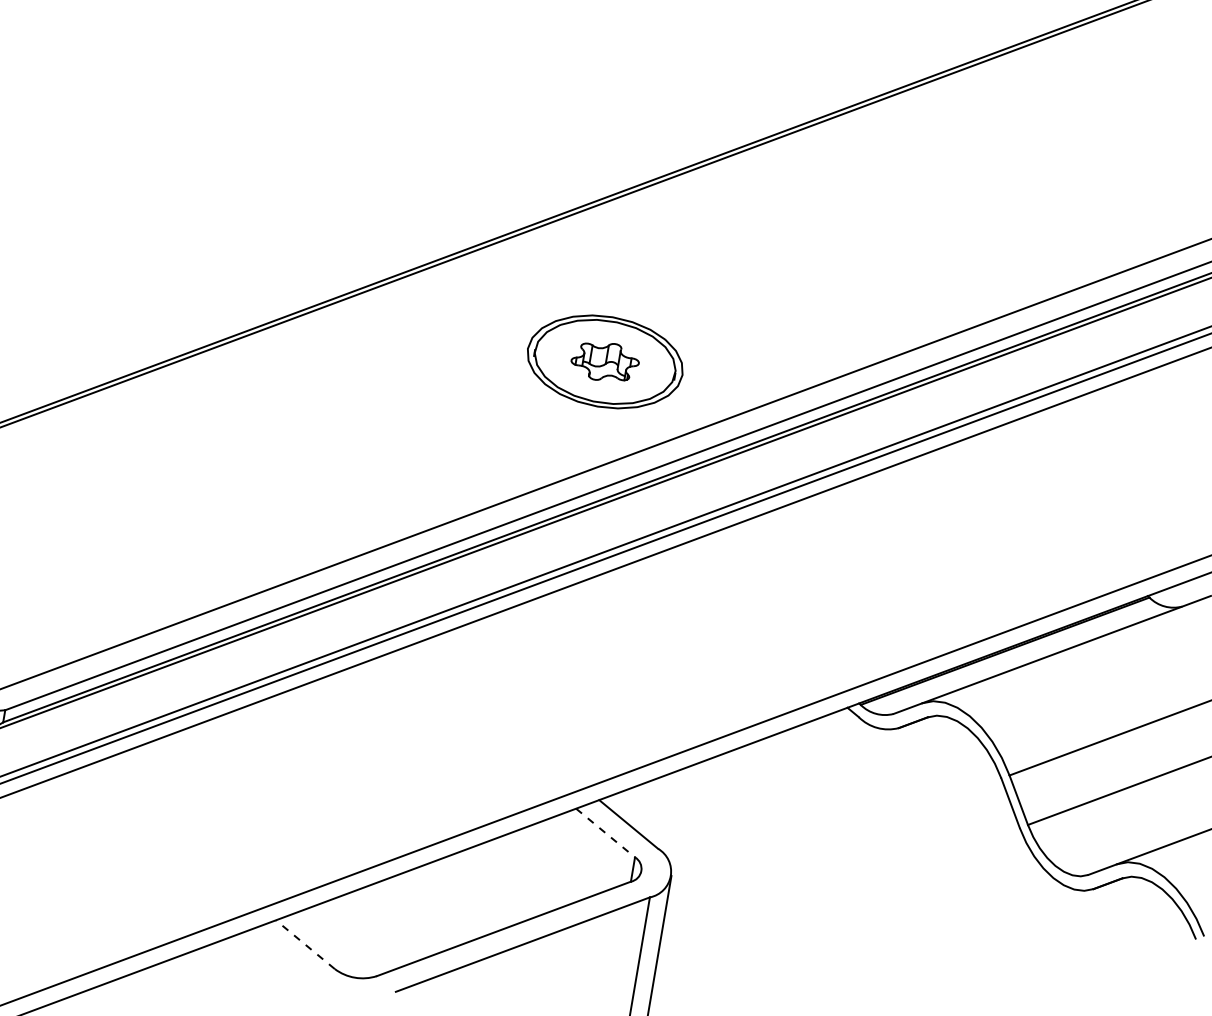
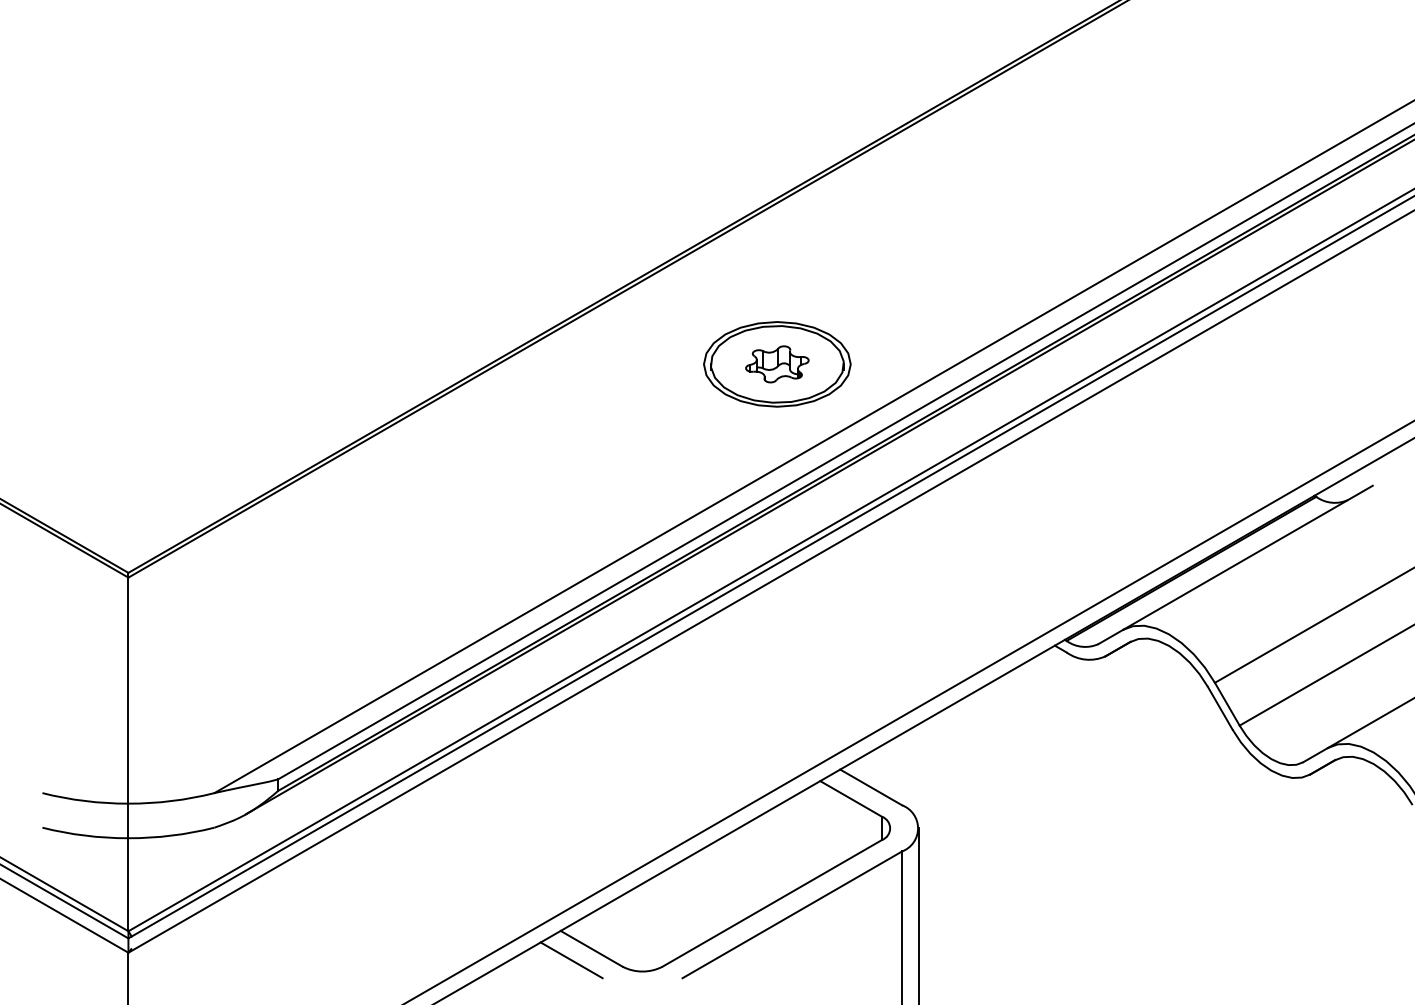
line: (605, 832) -> (851, 798), dashed -> solid
line: (305, 944) -> (591, 948), dashed -> solid
line: (282, 953) -> (571, 960), added

